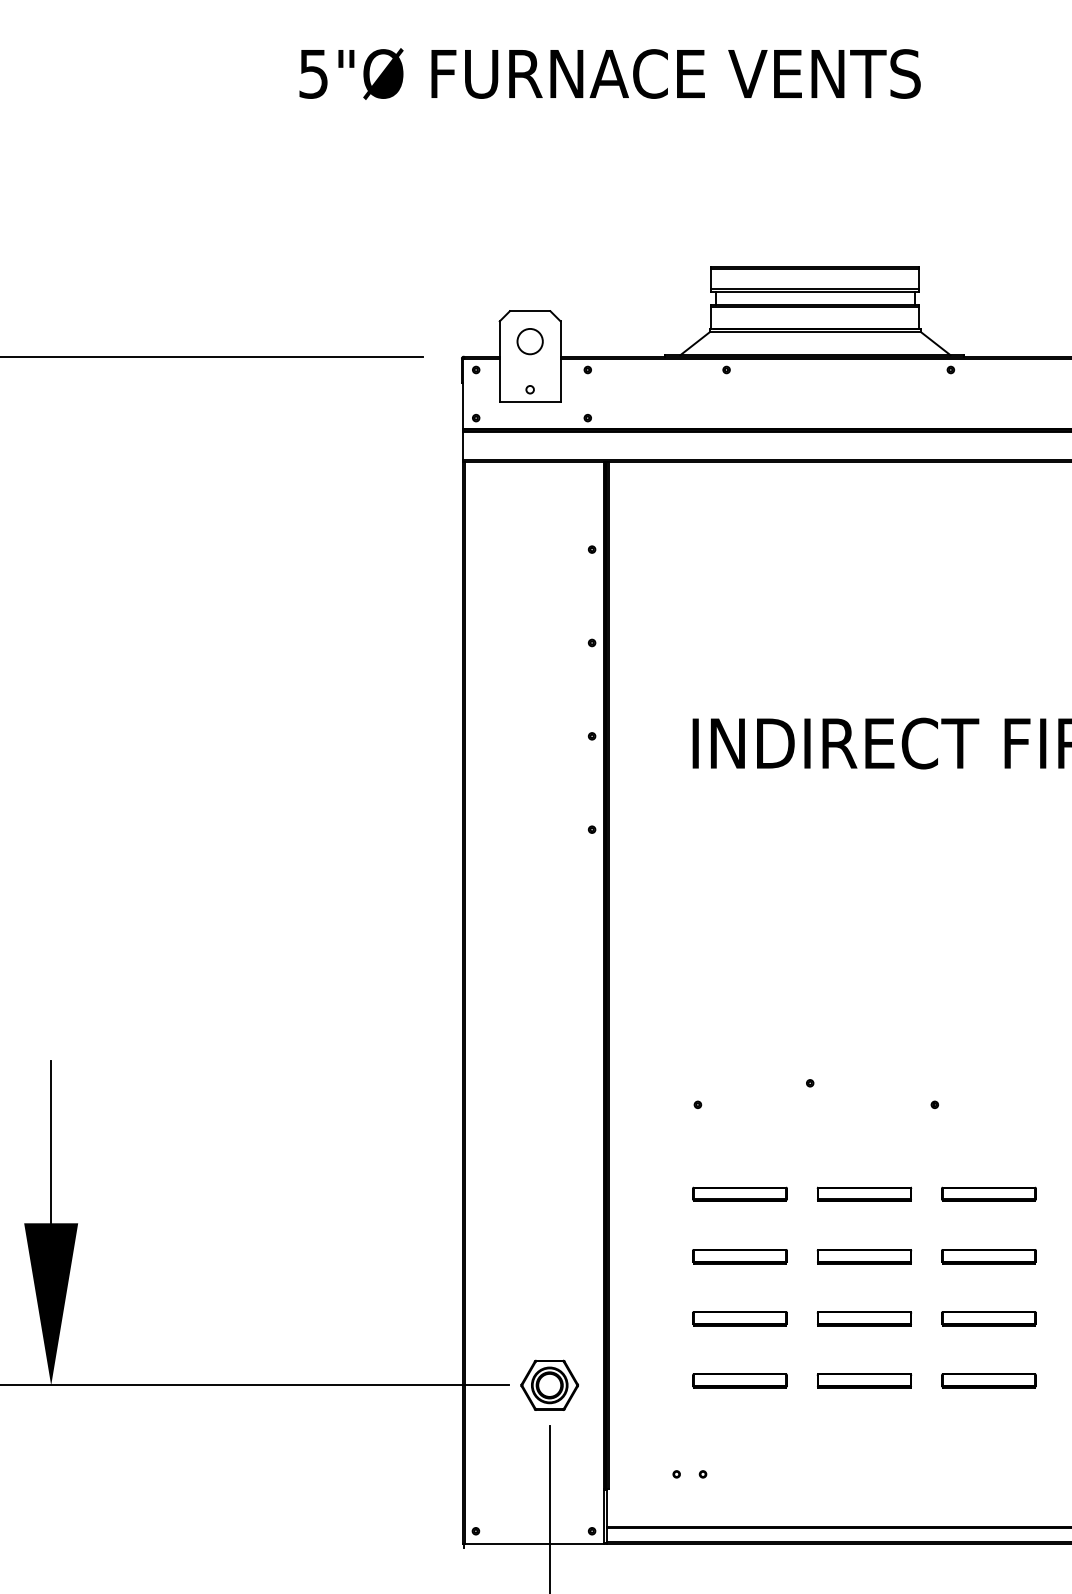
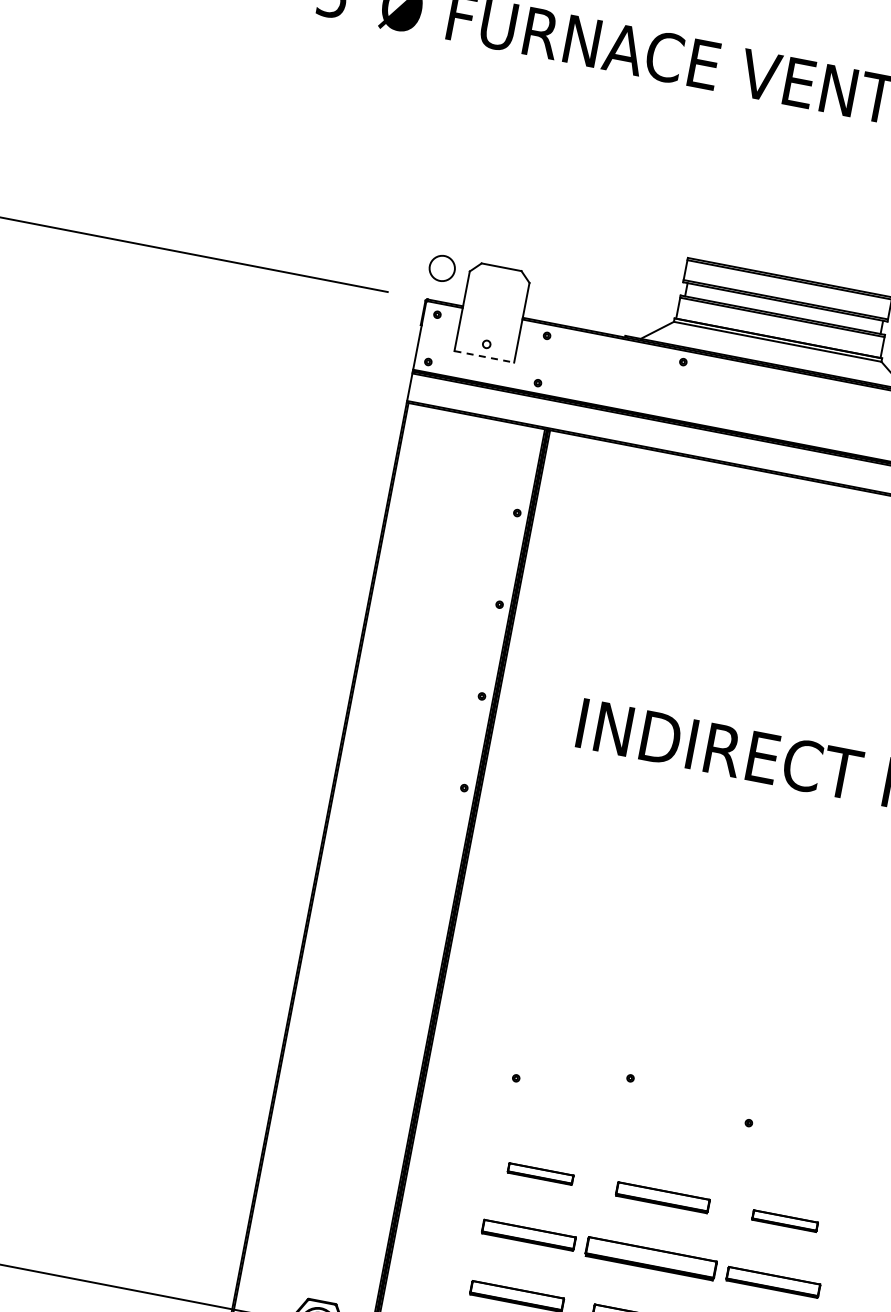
circle: (529, 341) -> (441, 268), moved
line: (530, 402) -> (484, 356), solid -> dashed
part: (739, 1193) -> (540, 1173), size x0.7
part: (988, 1193) -> (784, 1220), size x0.7
part: (864, 1256) -> (651, 1258), size x1.4

